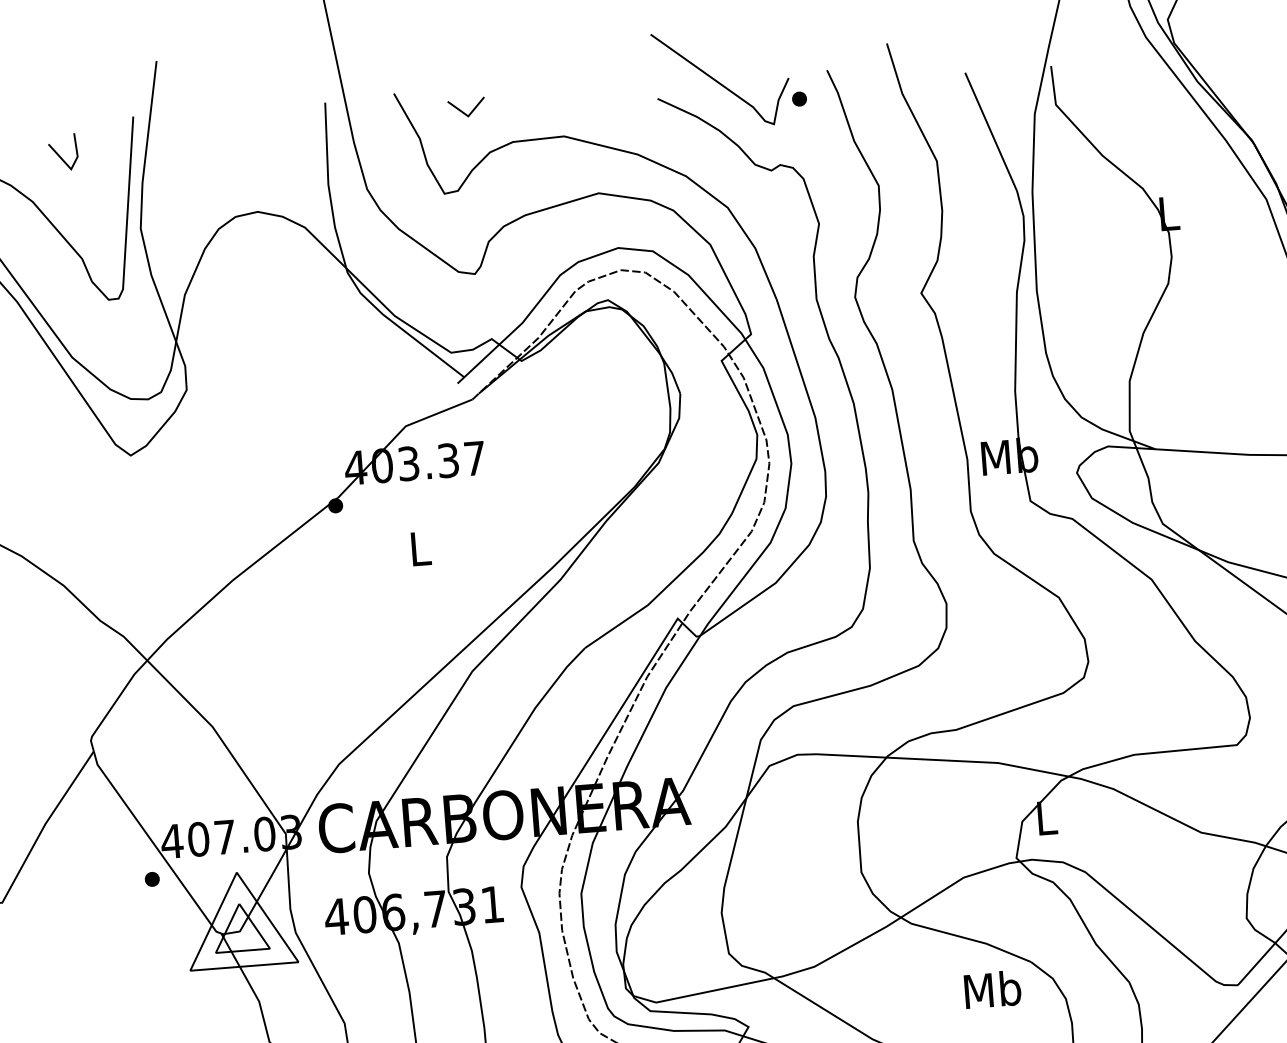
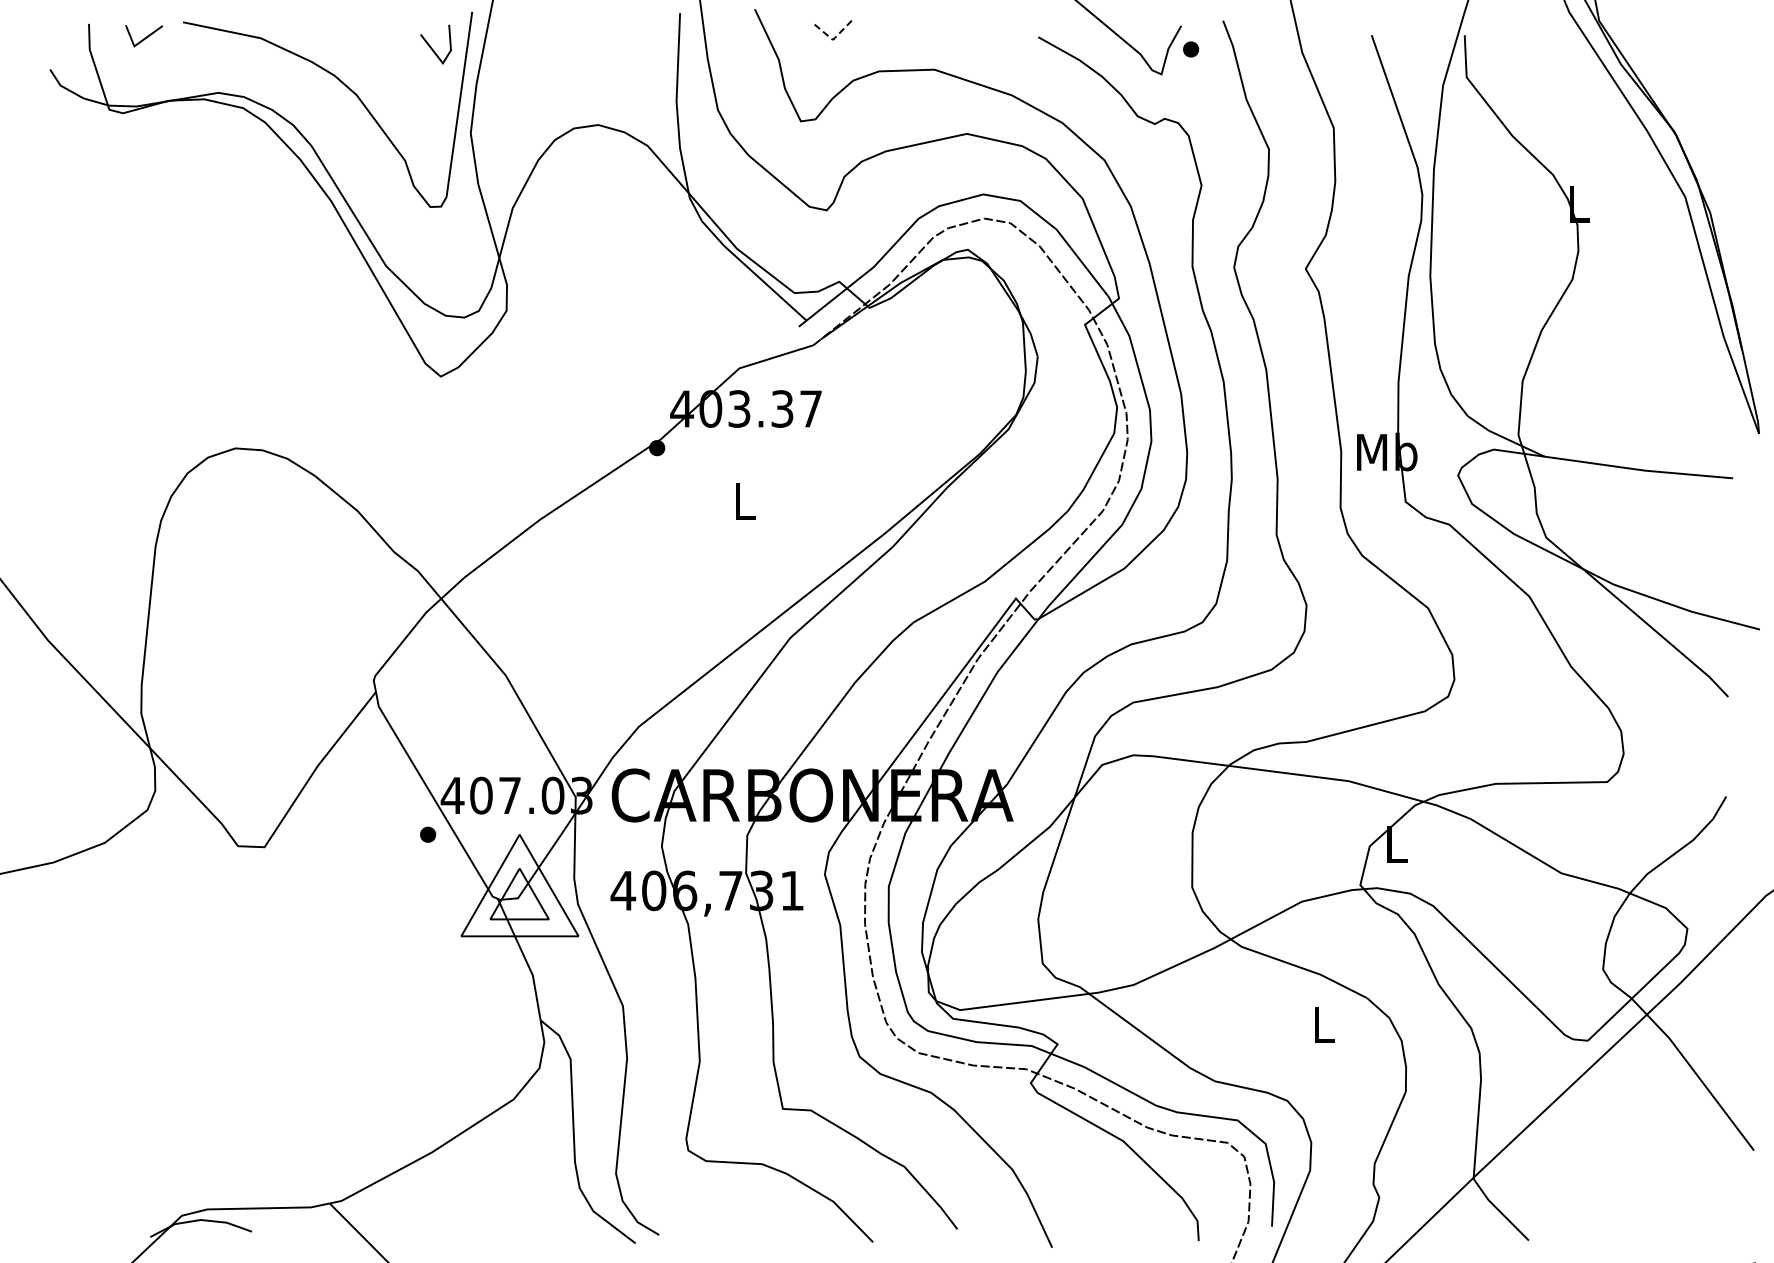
line: (468, 116) -> (833, 40), solid -> dashed
line: (59, 154) -> (431, 46), moved
text: (992, 989) -> (1323, 1024), Mb -> L

